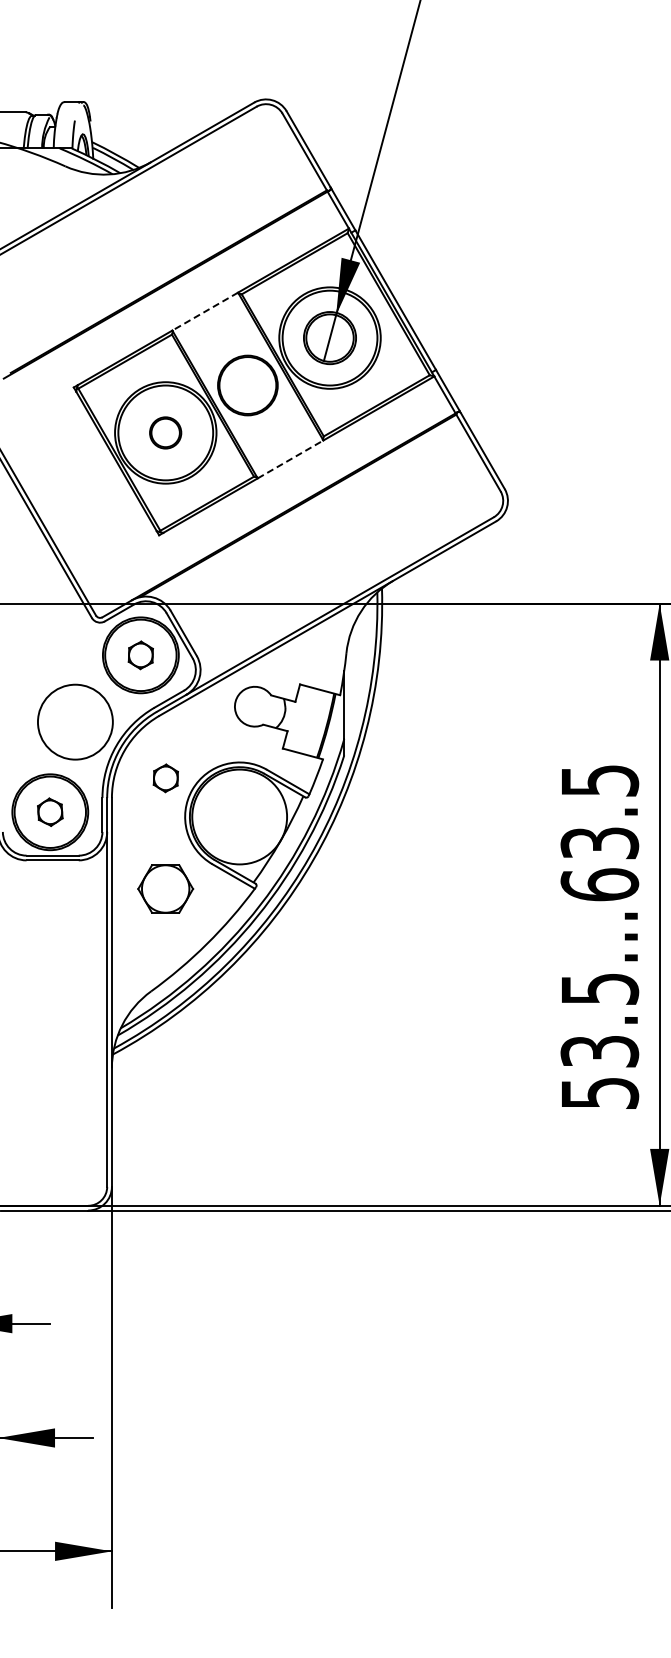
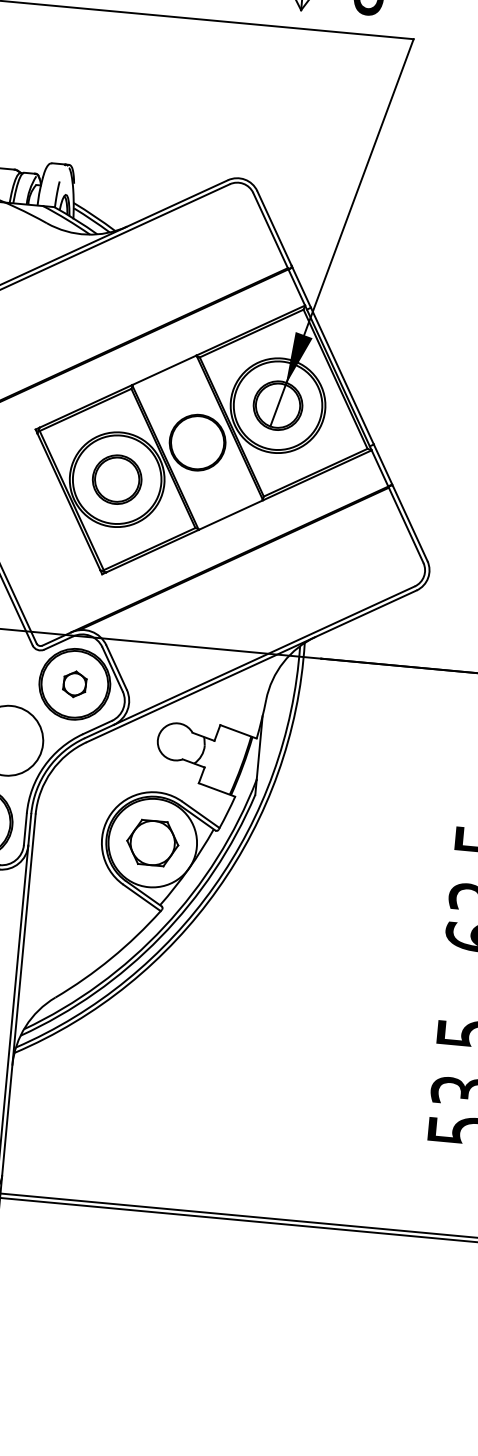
line: (205, 311) -> (164, 370), dashed -> solid
part: (165, 432) -> (116, 479), size x1.67
line: (290, 459) -> (230, 515), dashed -> solid
part: (165, 778) -> (87, 800), removed
part: (165, 888) -> (152, 842), moved

